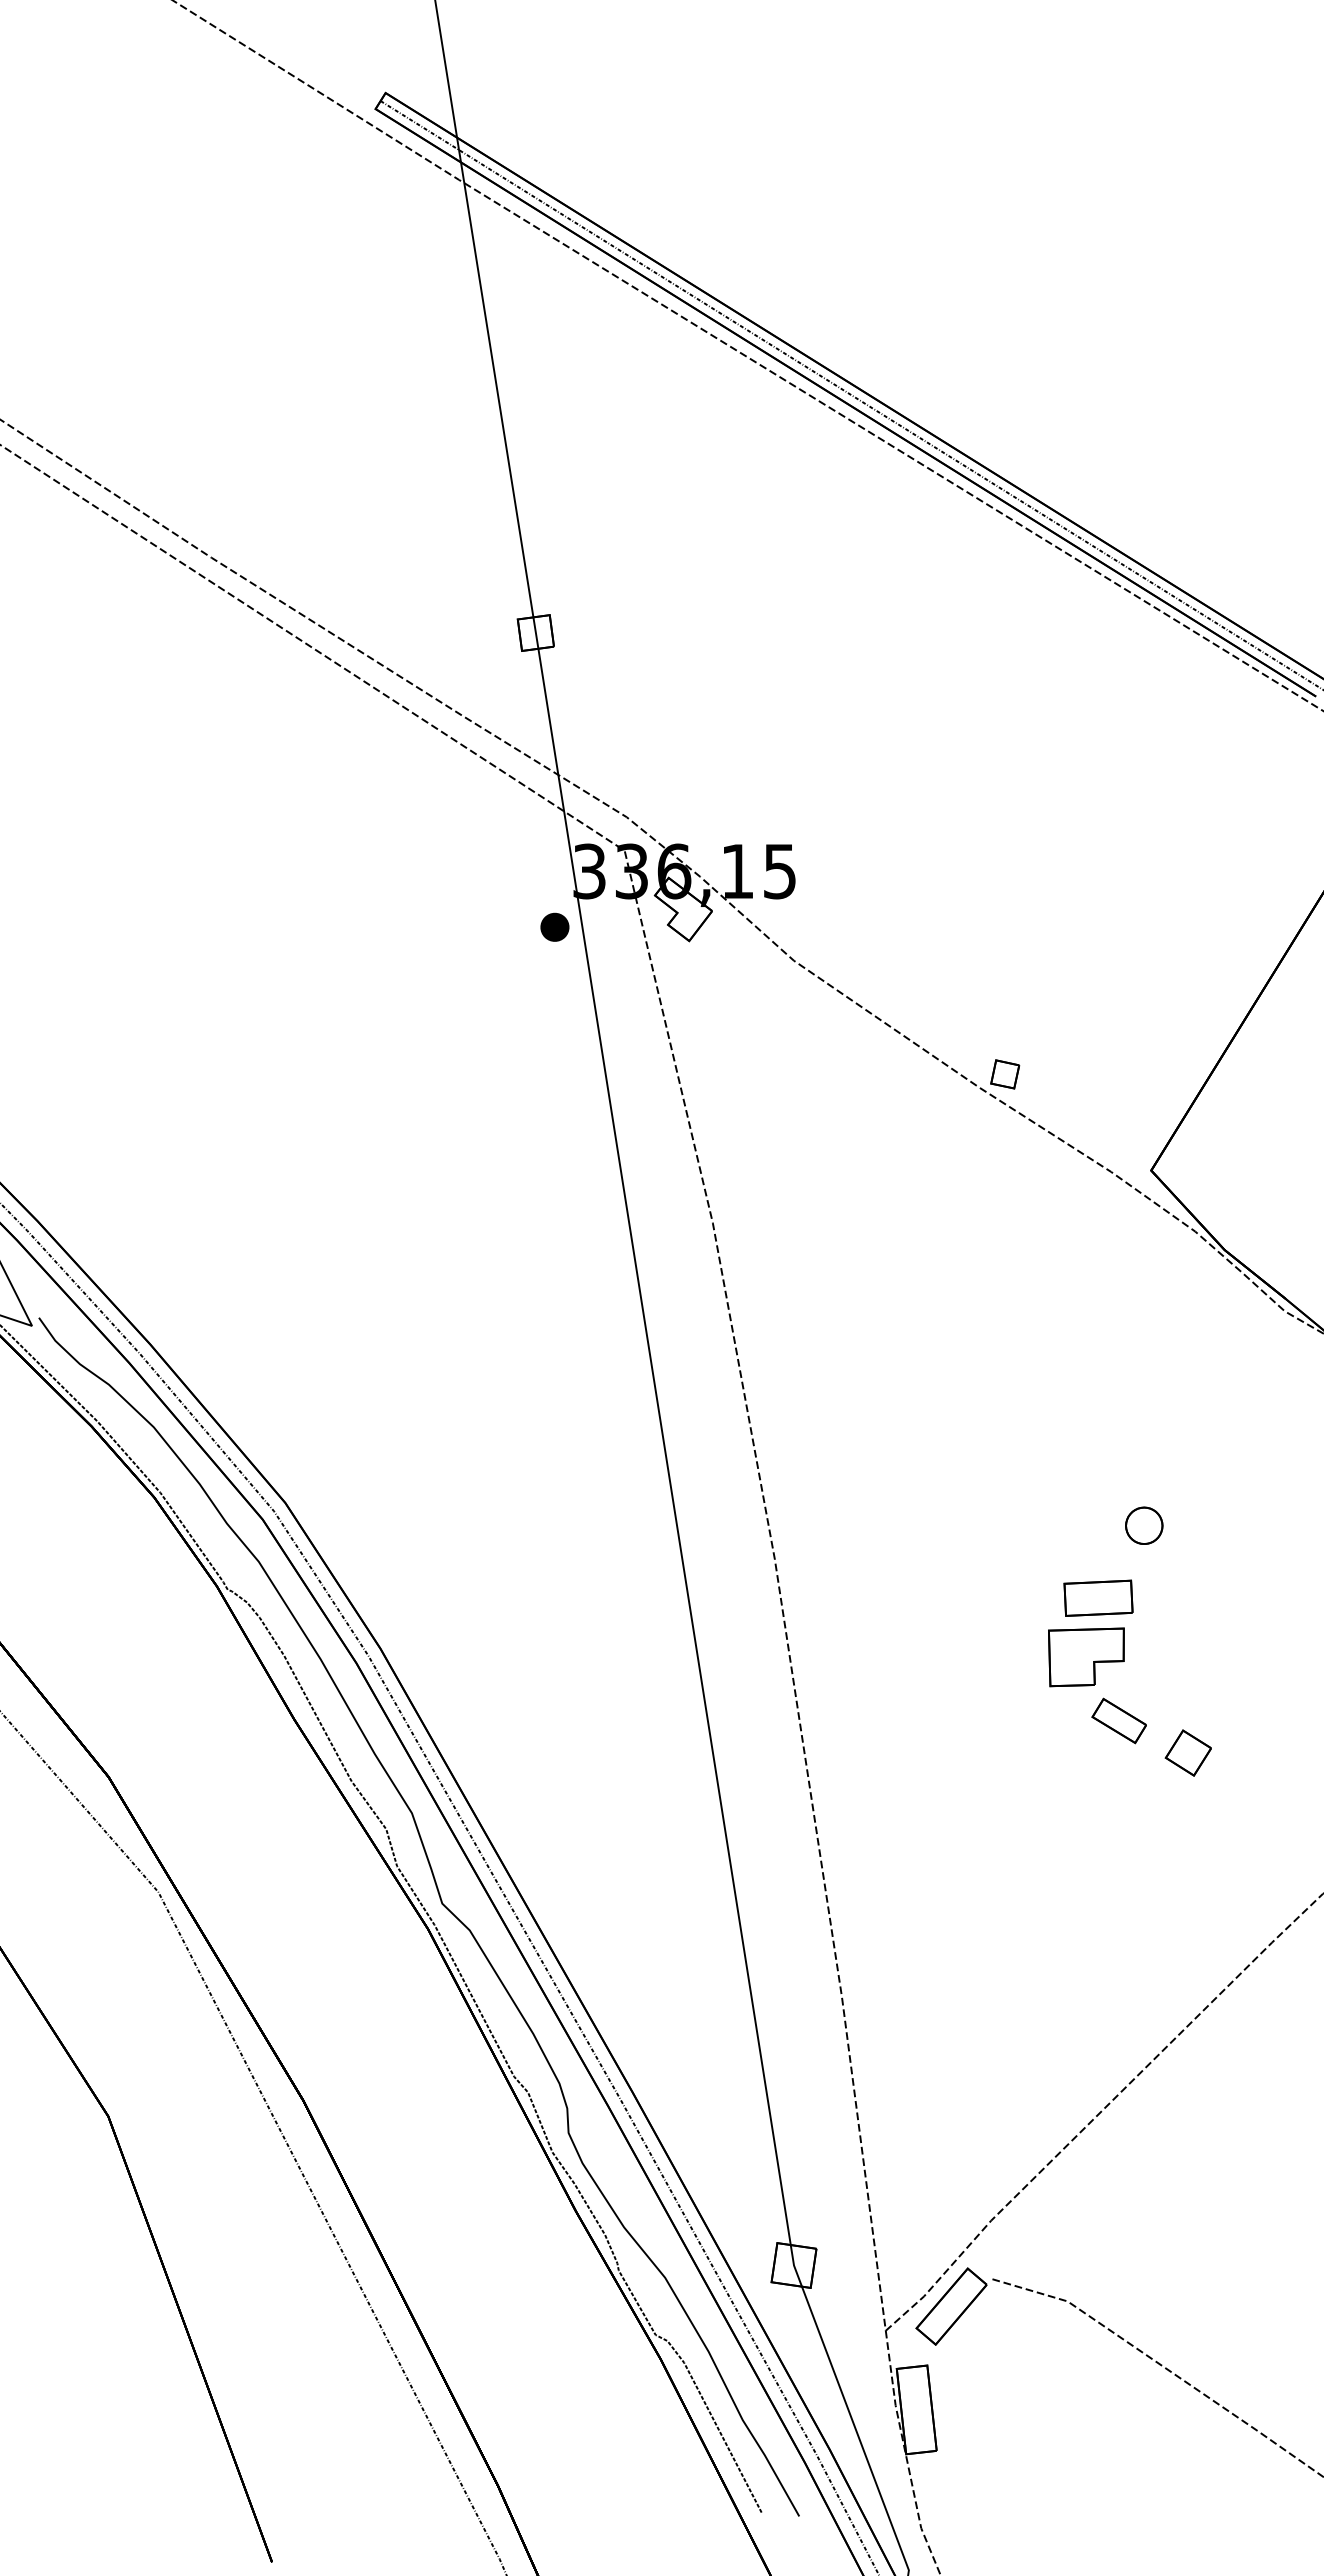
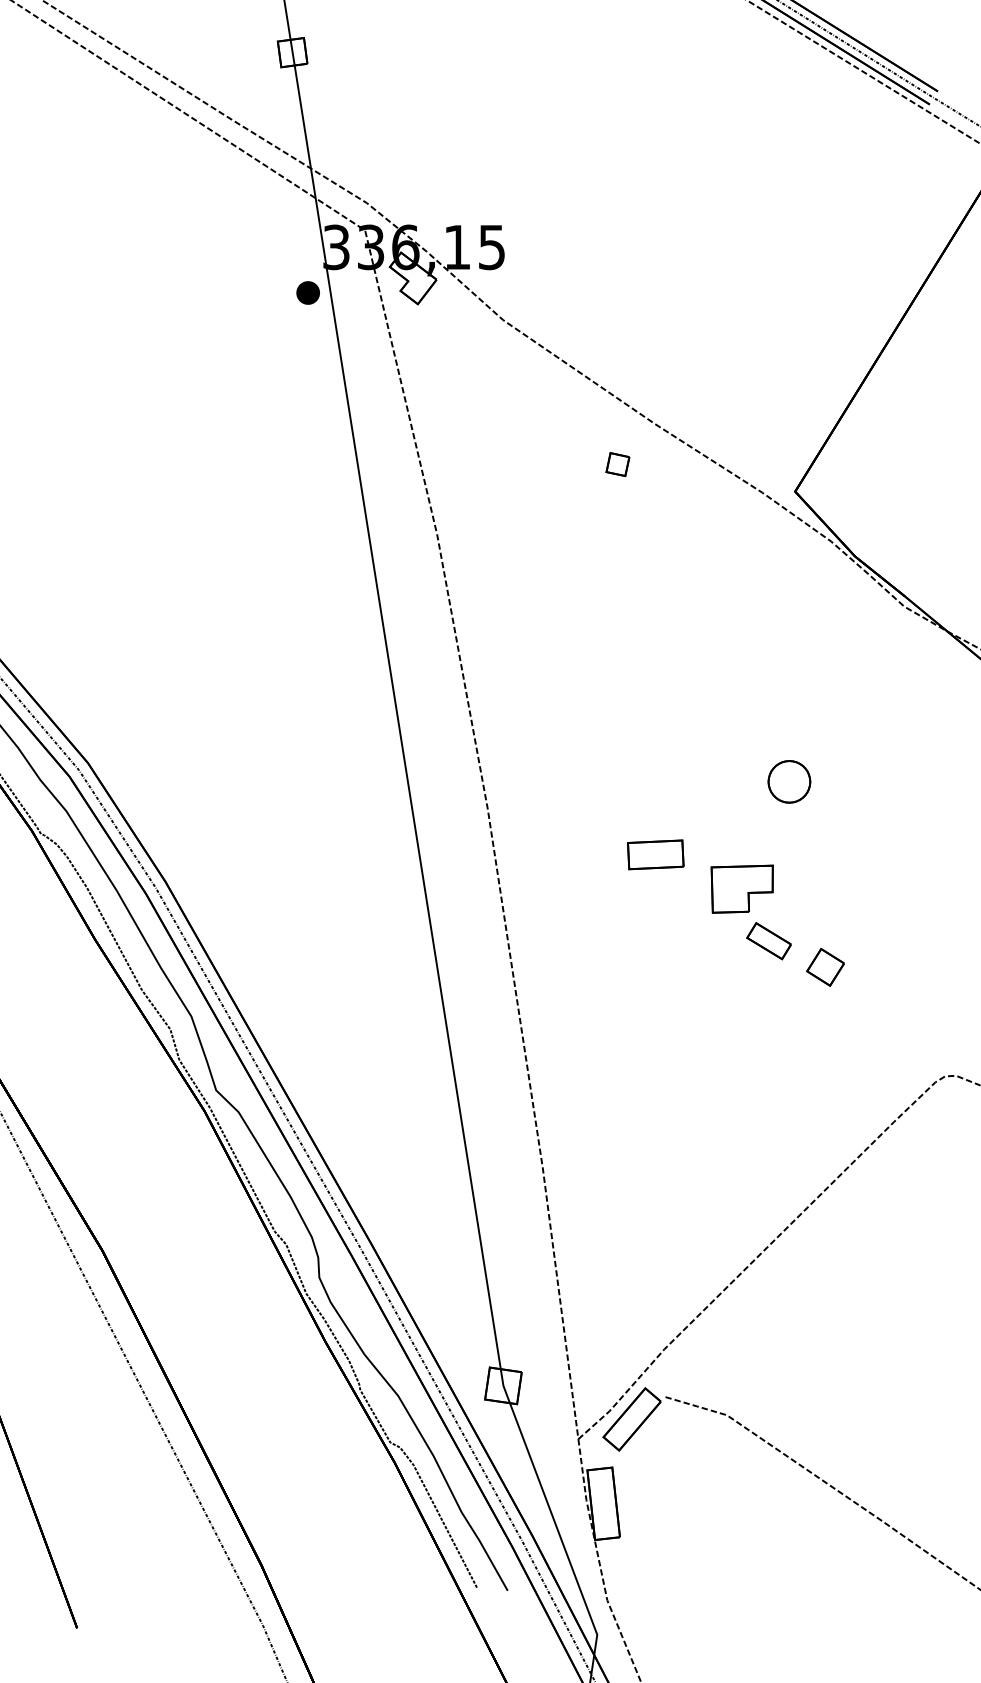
part: (1005, 1074) -> (618, 464), moved
part: (1144, 1525) -> (789, 781), size x1.4
part: (1098, 1597) -> (655, 854), moved

